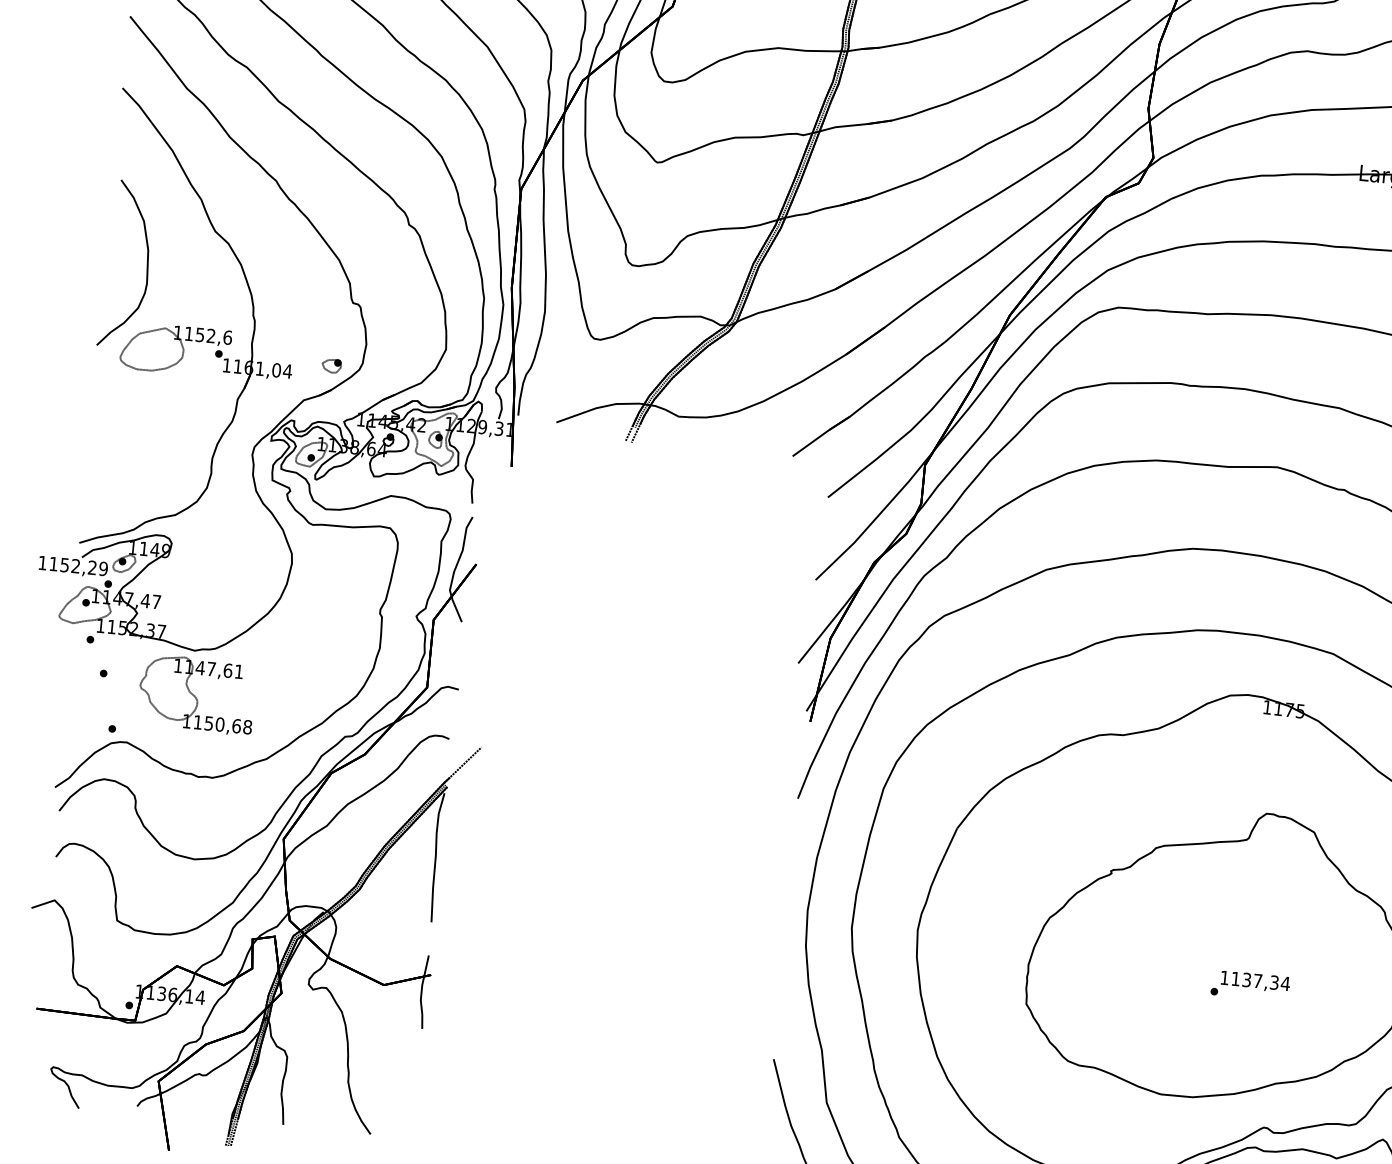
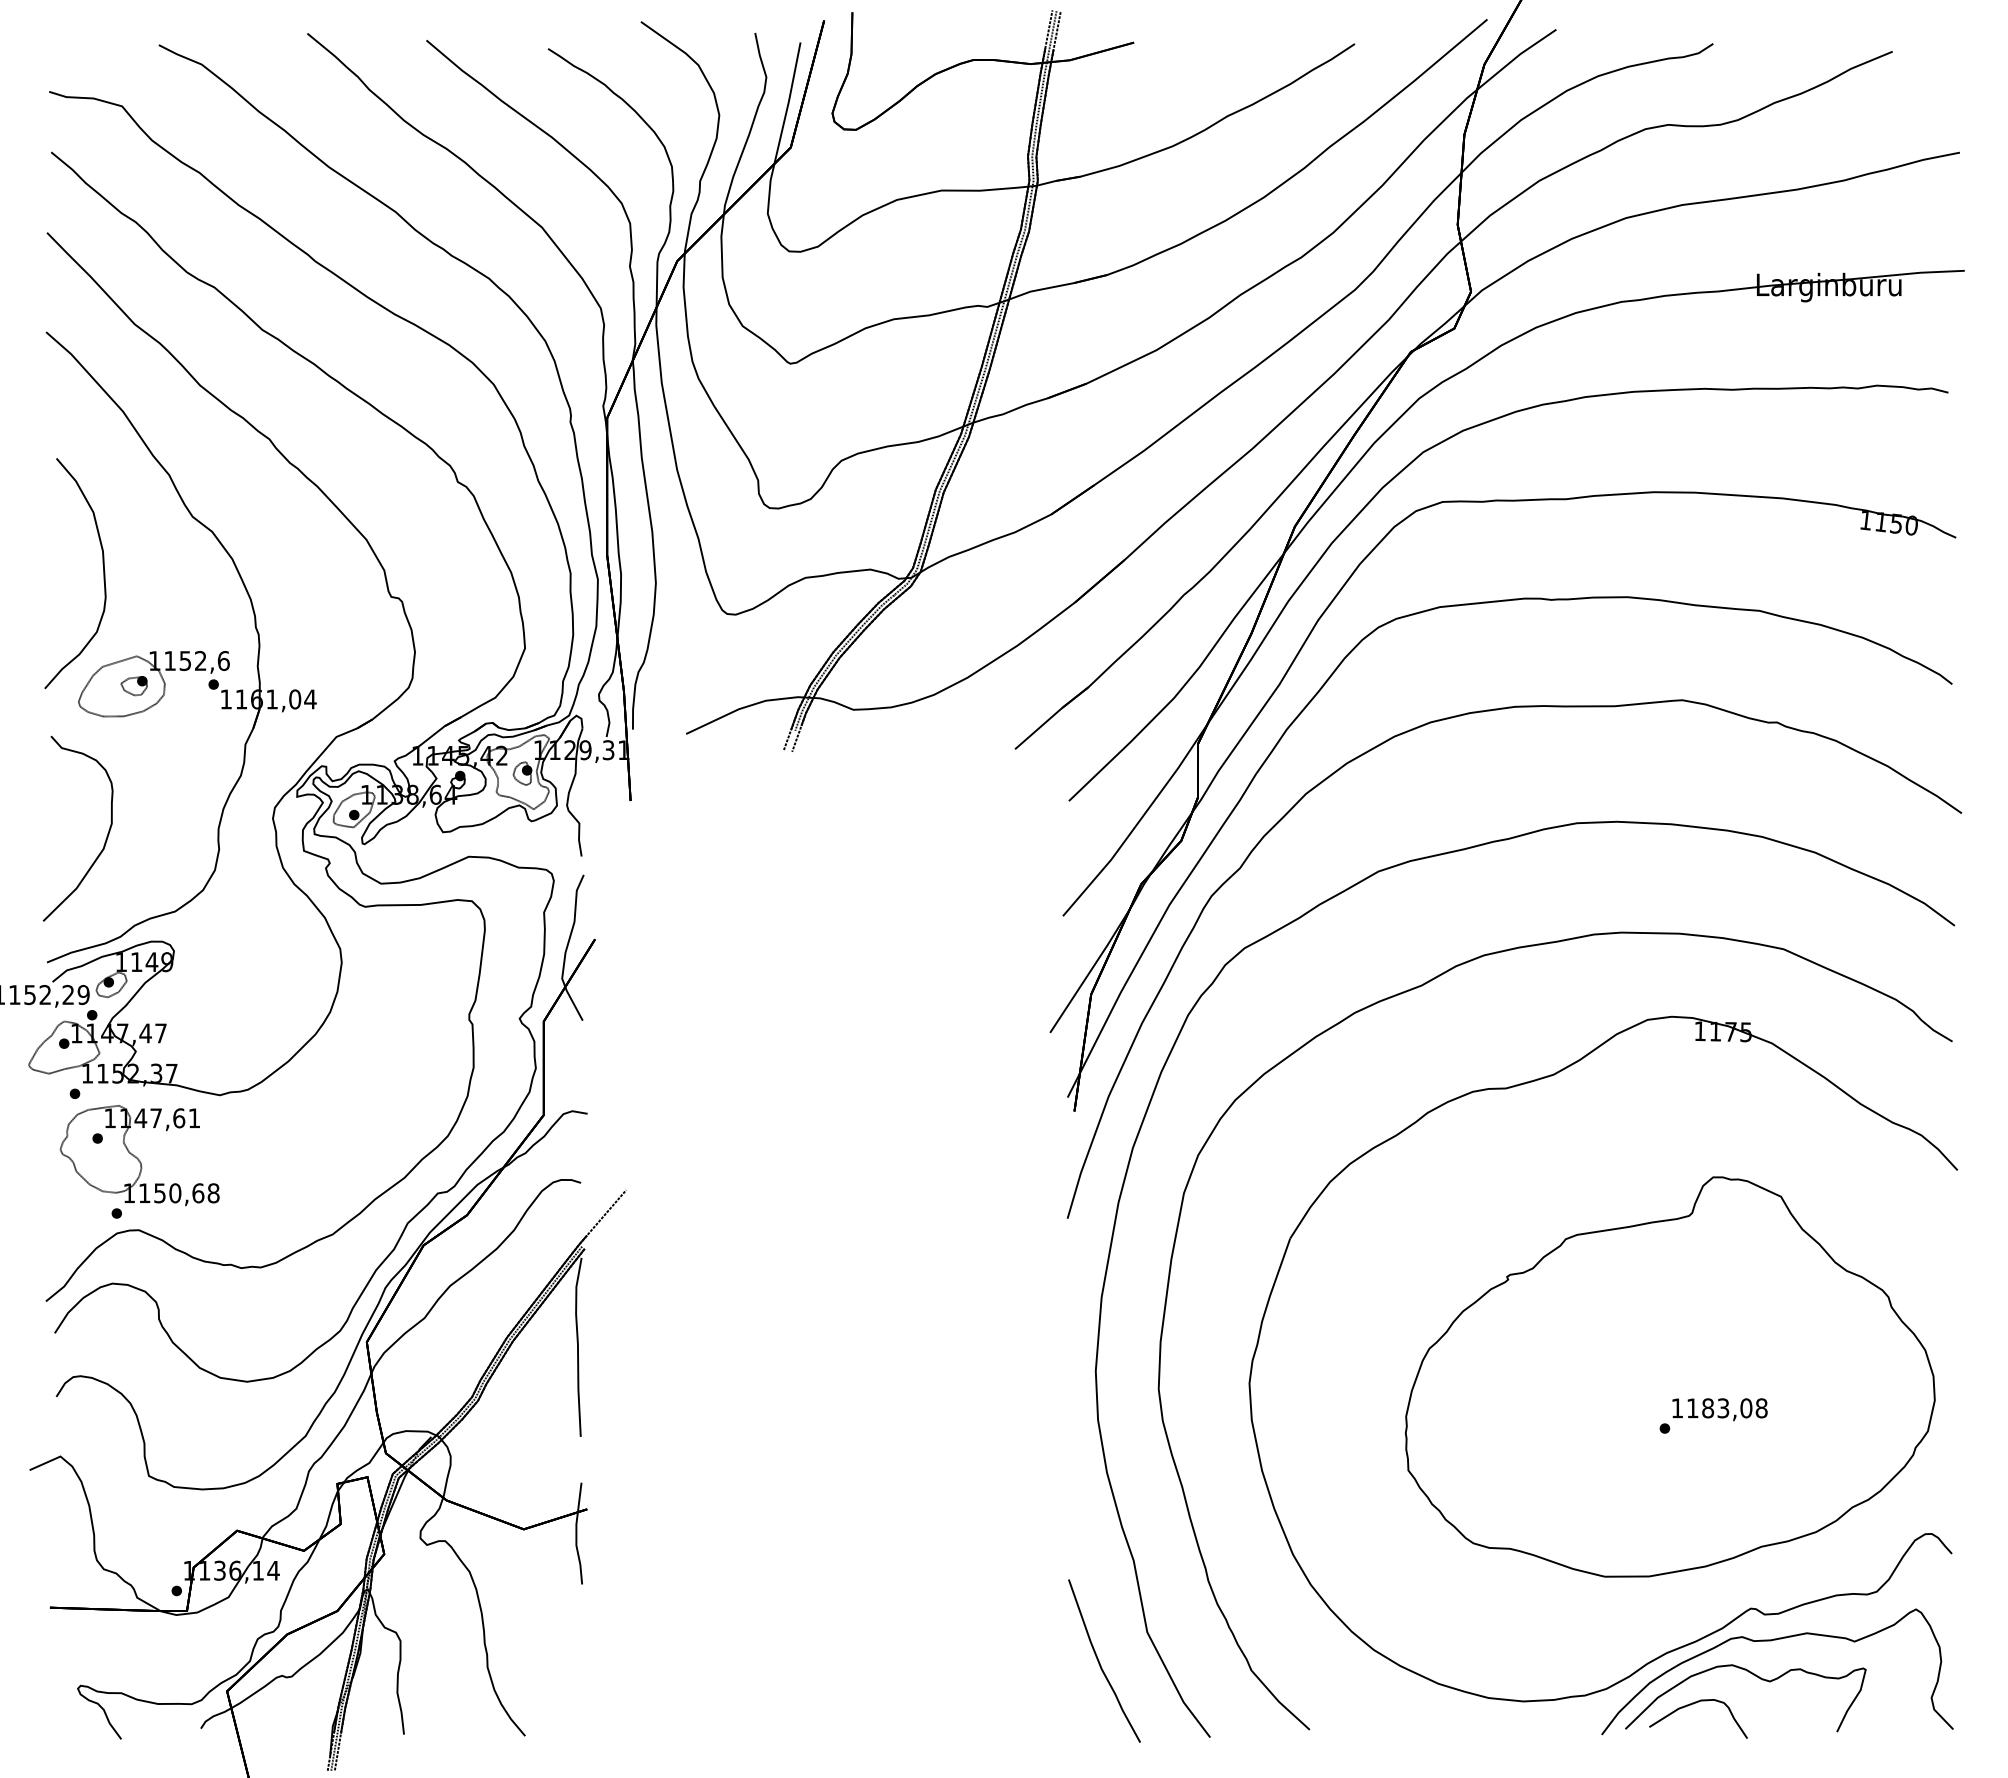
part: (331, 366) -> (133, 686), moved
curve: (130, 456) -> (106, 836), added
part: (196, 694) -> (139, 1155), moved
text: (1265, 982) -> (1734, 1408), 1137,34 -> 1183,08

